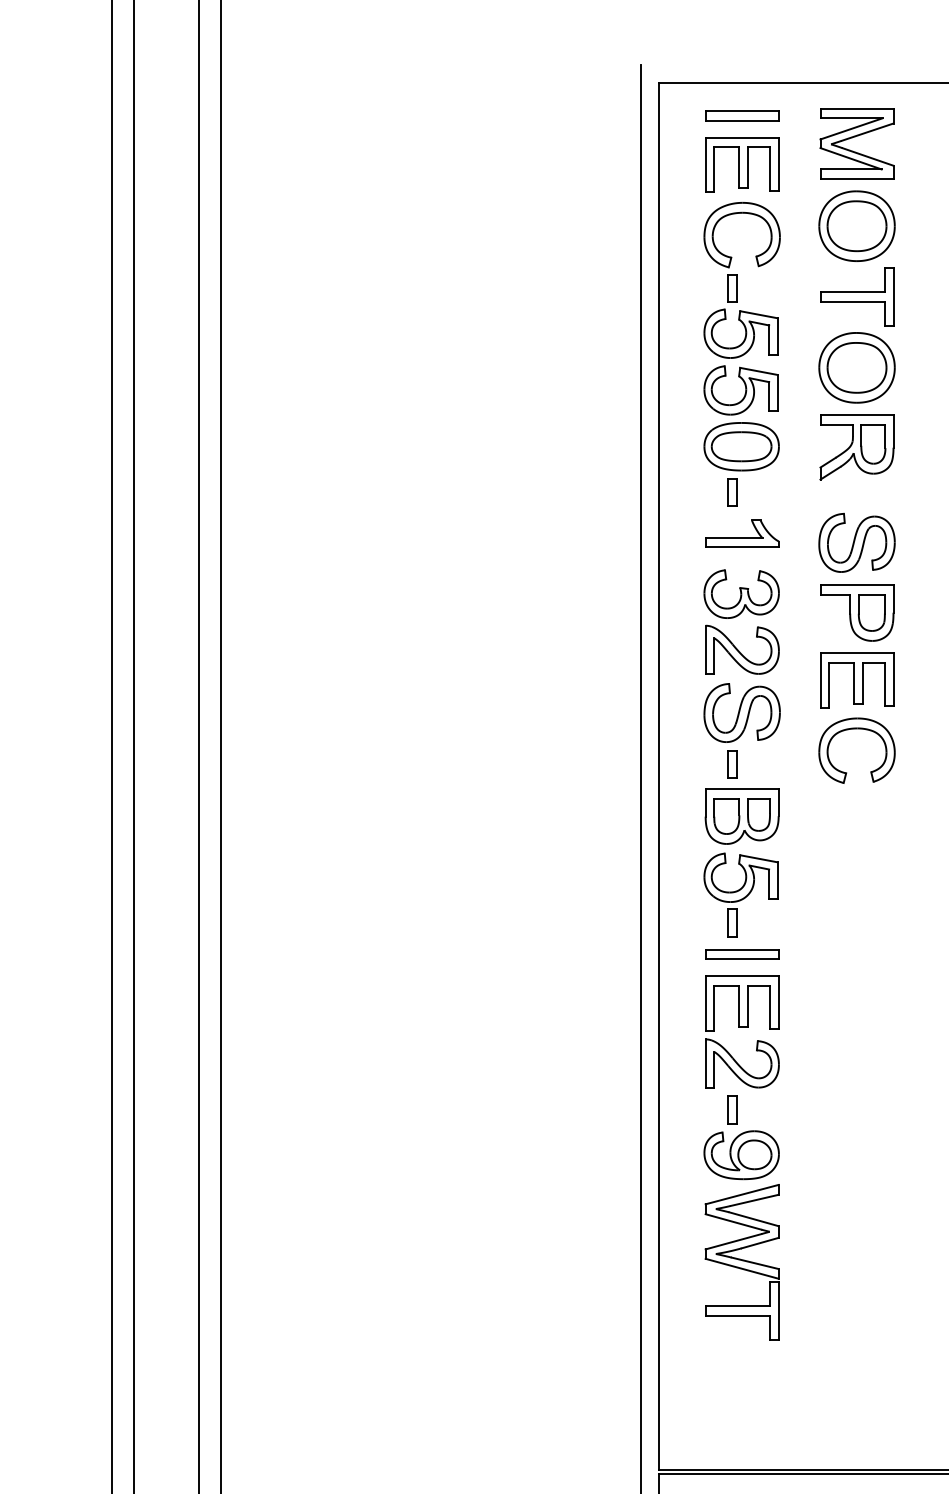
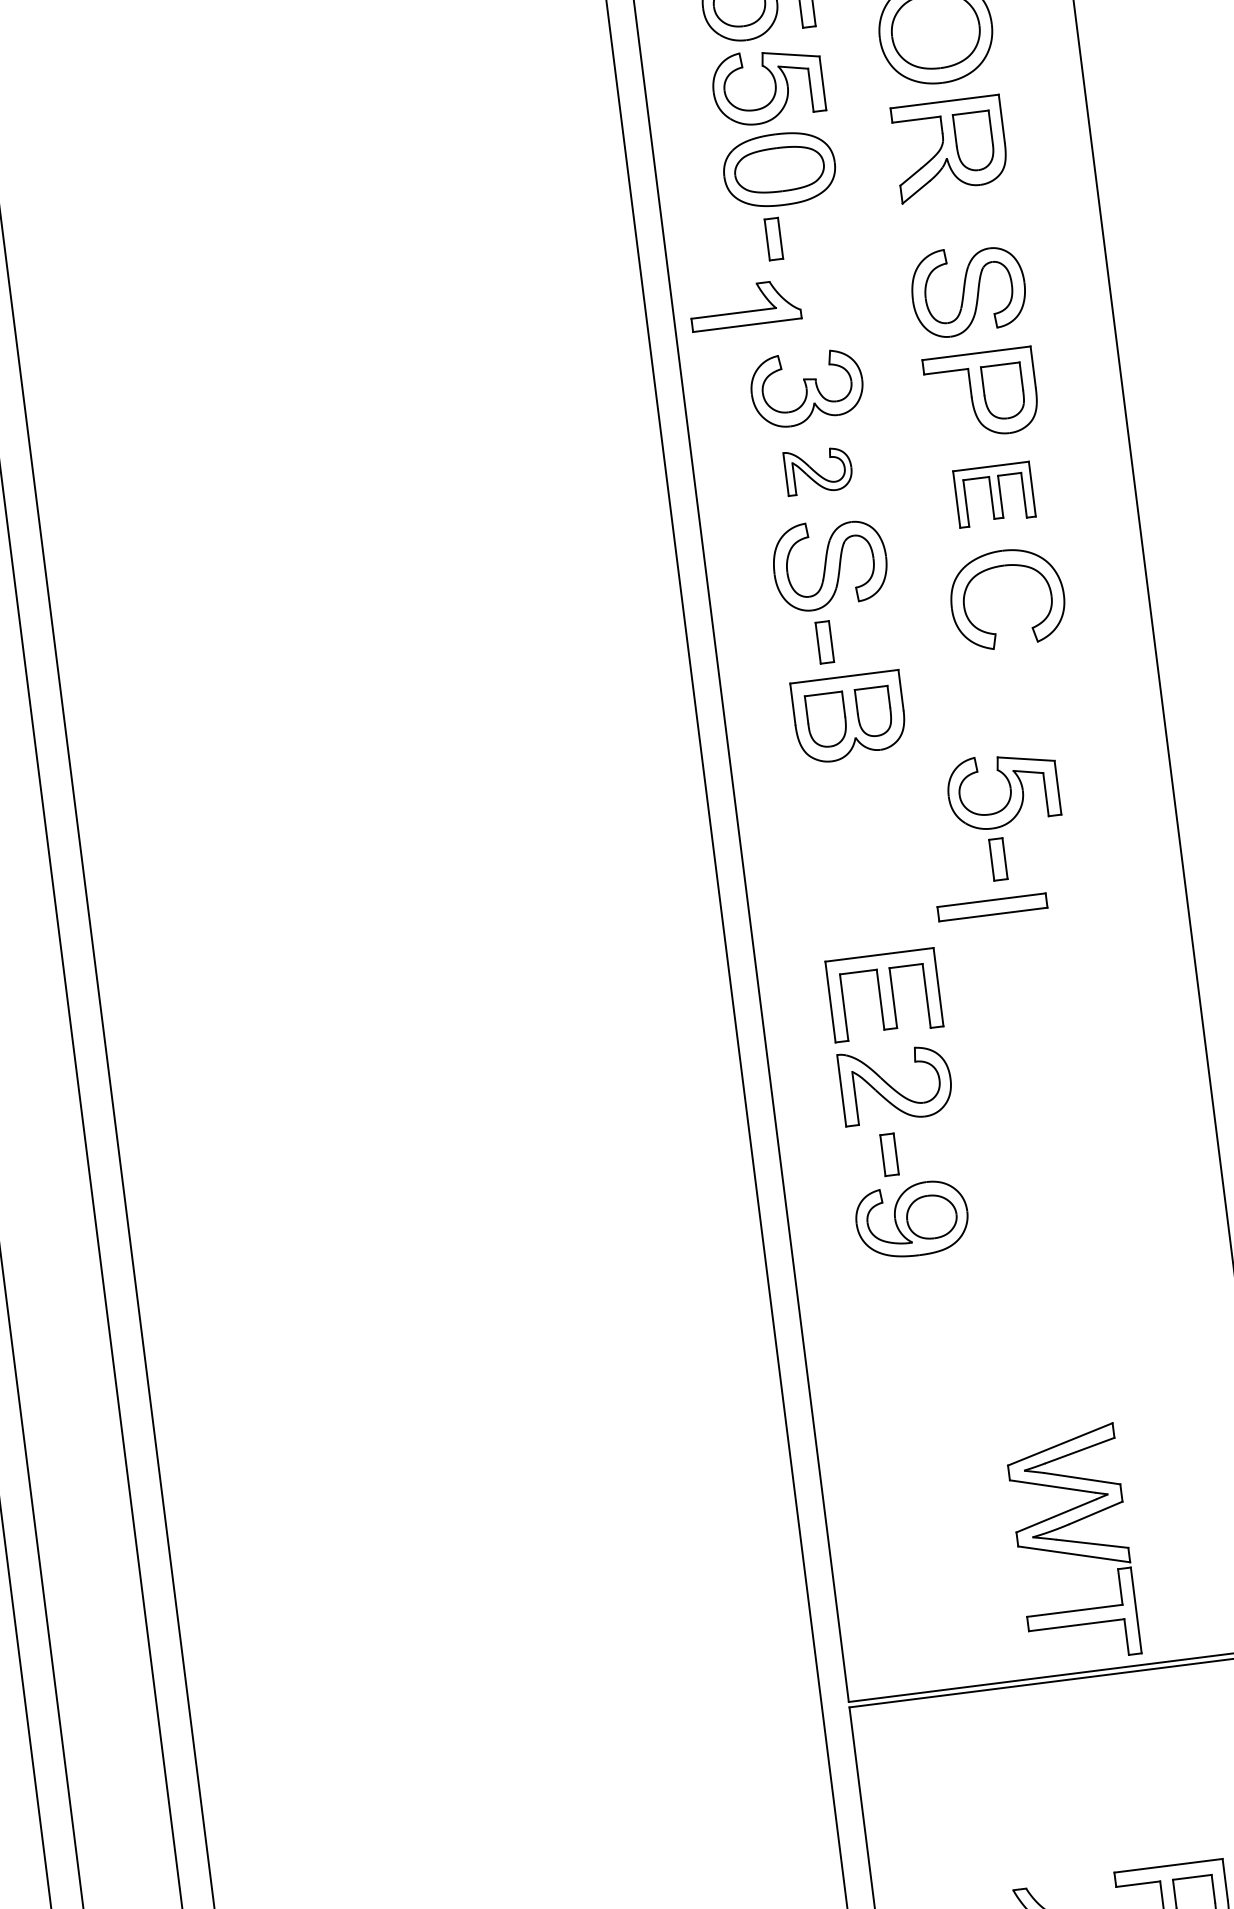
part: (742, 533) -> (745, 304), moved
part: (742, 649) -> (818, 470), size x0.6
part: (857, 680) -> (995, 494), size x0.7
part: (740, 894) -> (1005, 815), moved
part: (742, 954) -> (993, 907), moved
part: (741, 1262) -> (1072, 1545), moved

